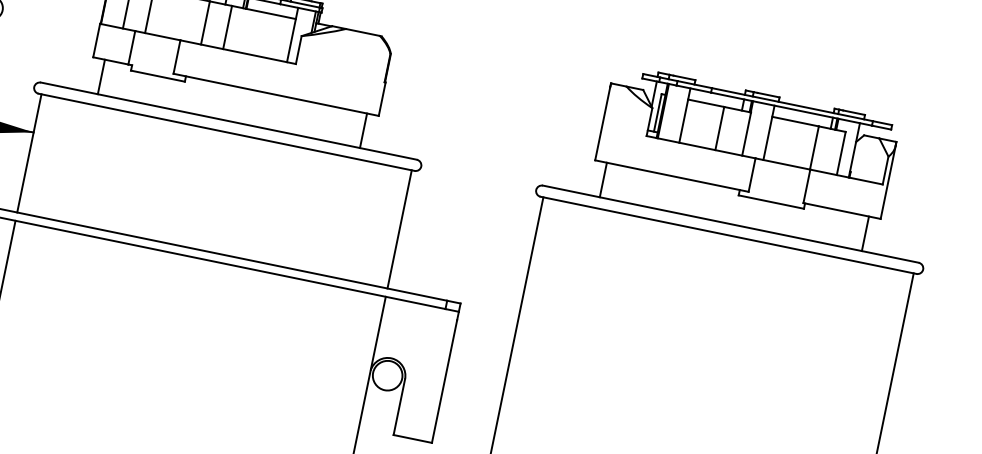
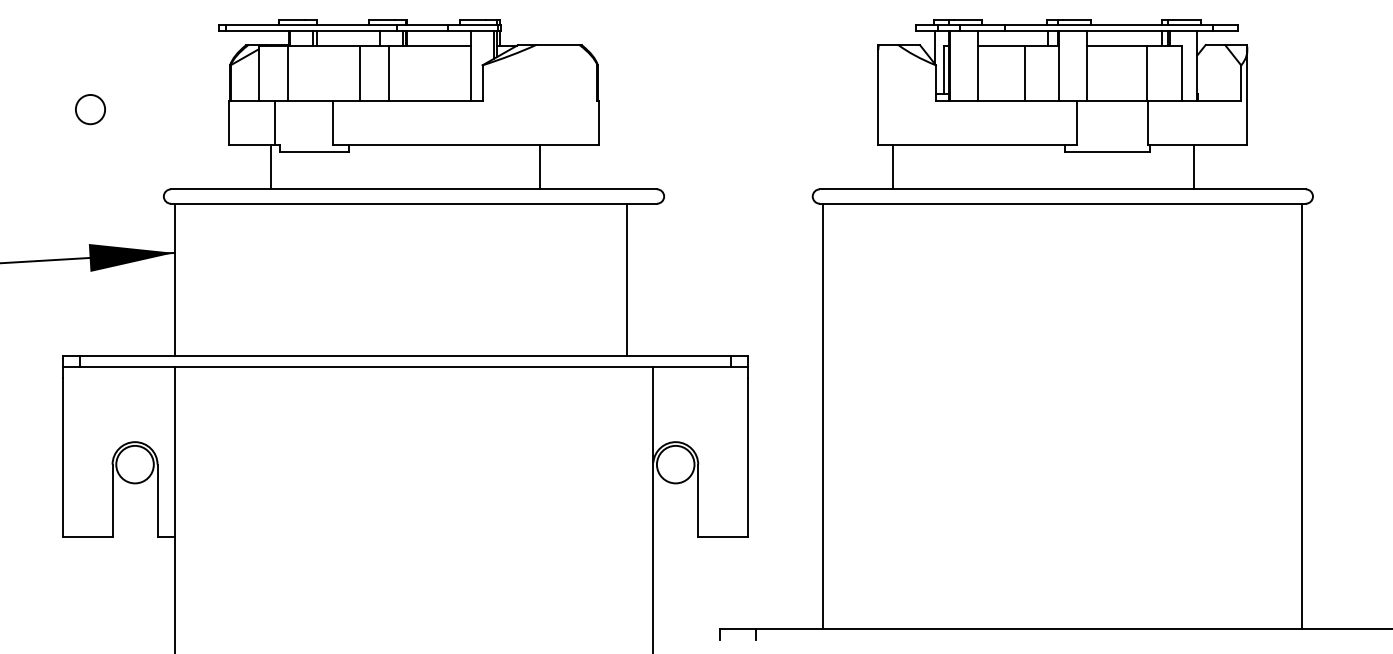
line: (101, 76) -> (270, 166), moved
line: (363, 130) -> (540, 166), moved
line: (399, 228) -> (627, 279), moved
line: (865, 233) -> (1194, 166), moved

